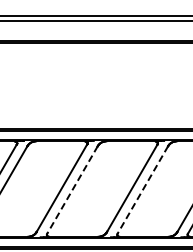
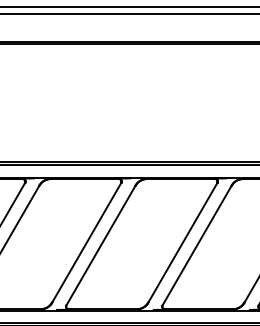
line: (72, 190) -> (101, 246), dashed -> solid
line: (142, 190) -> (196, 246), dashed -> solid

